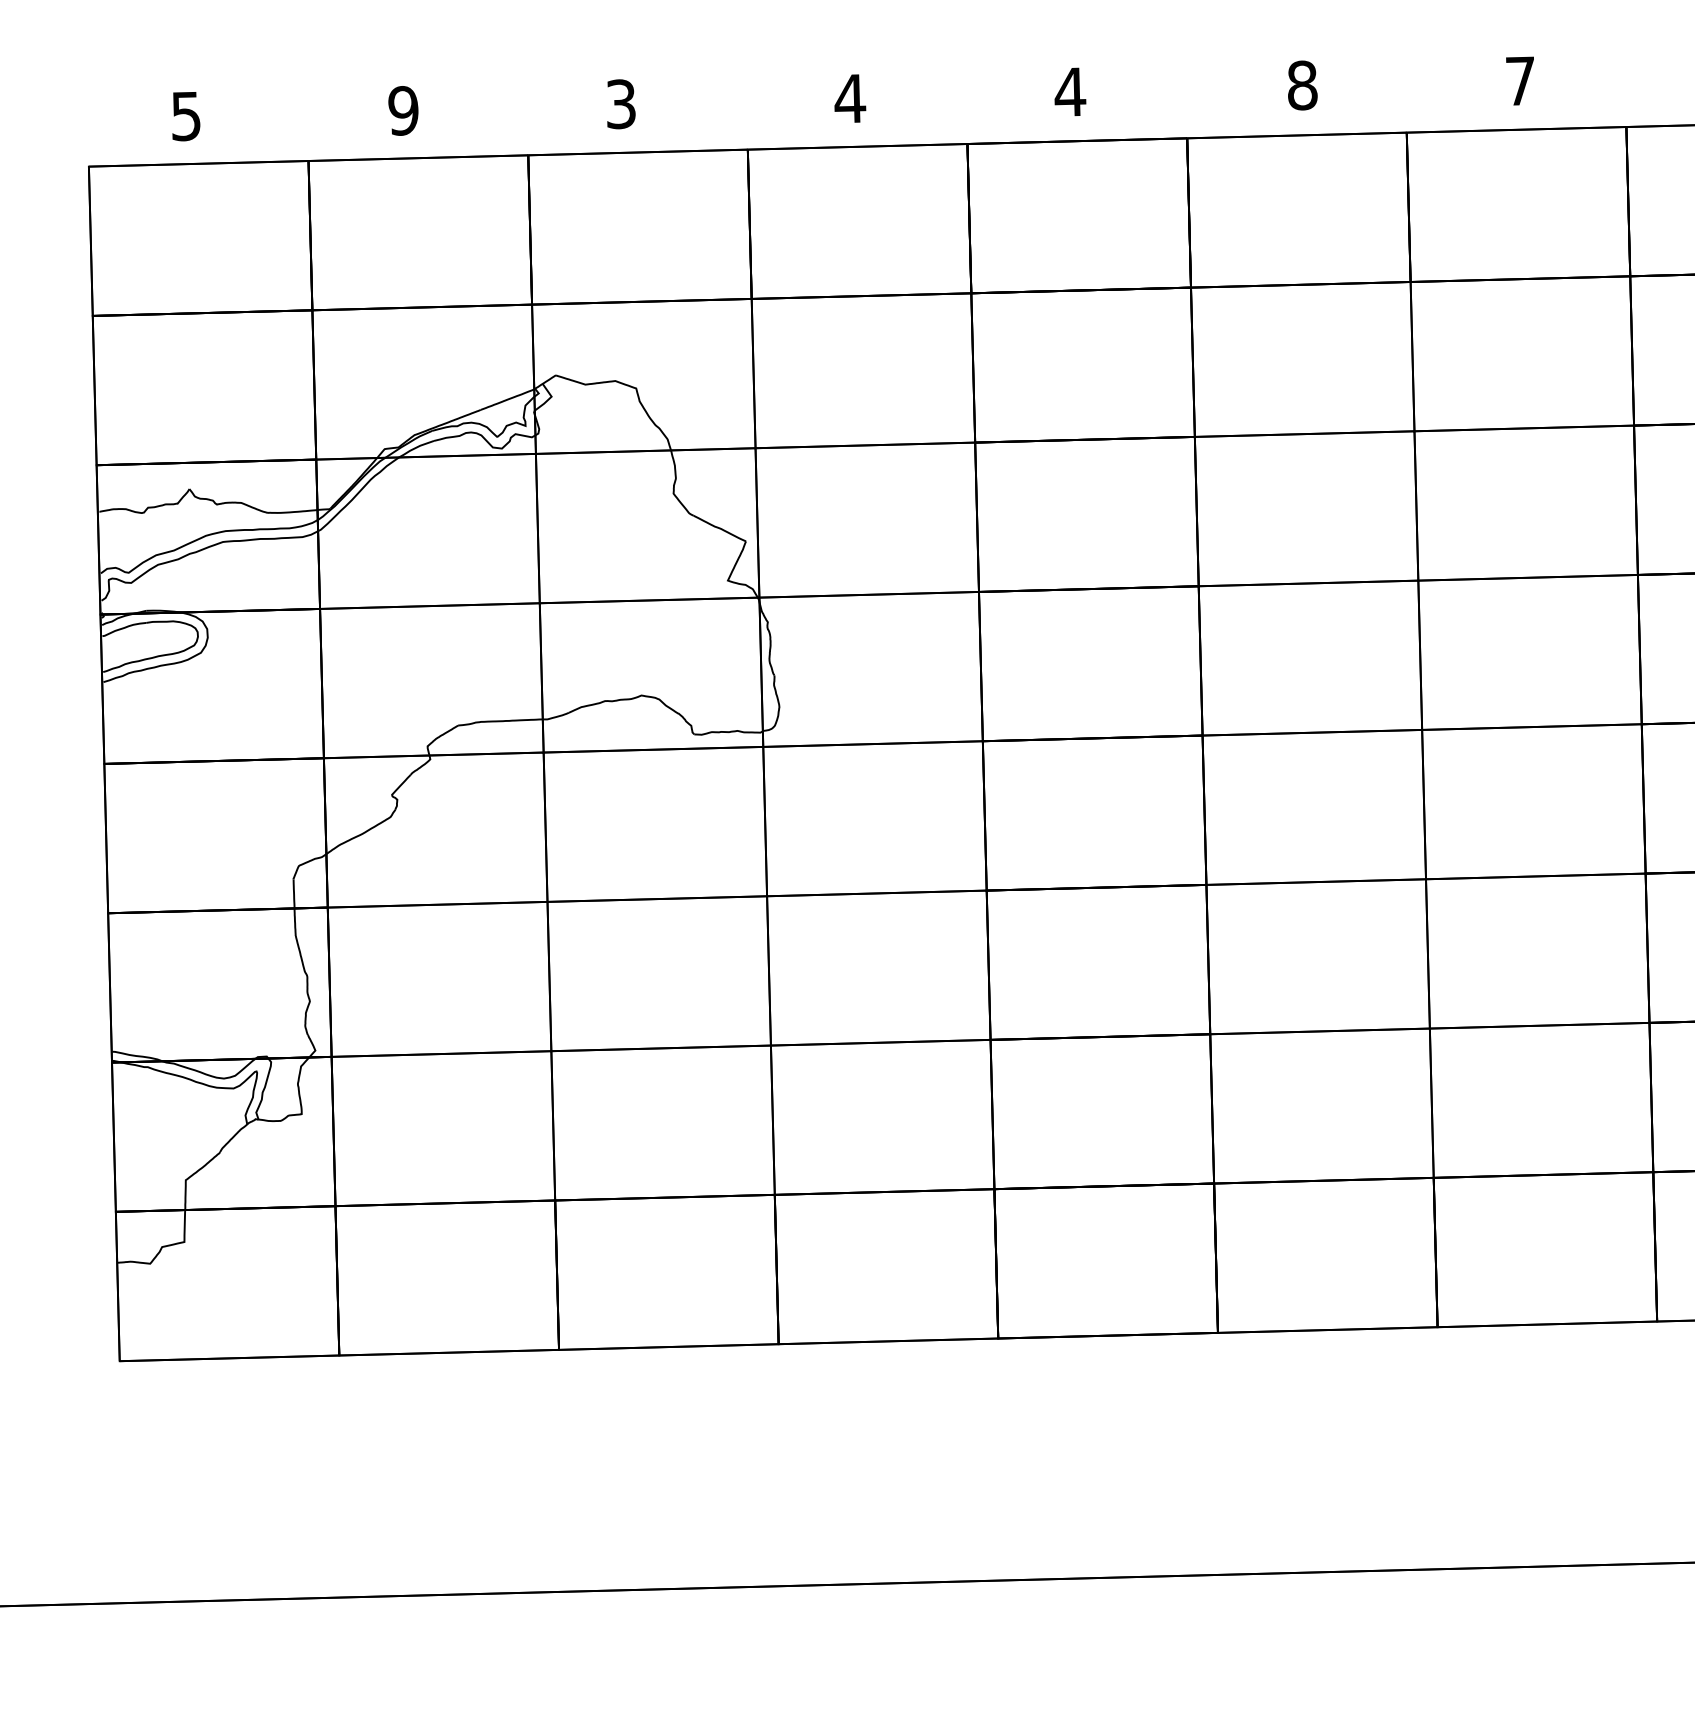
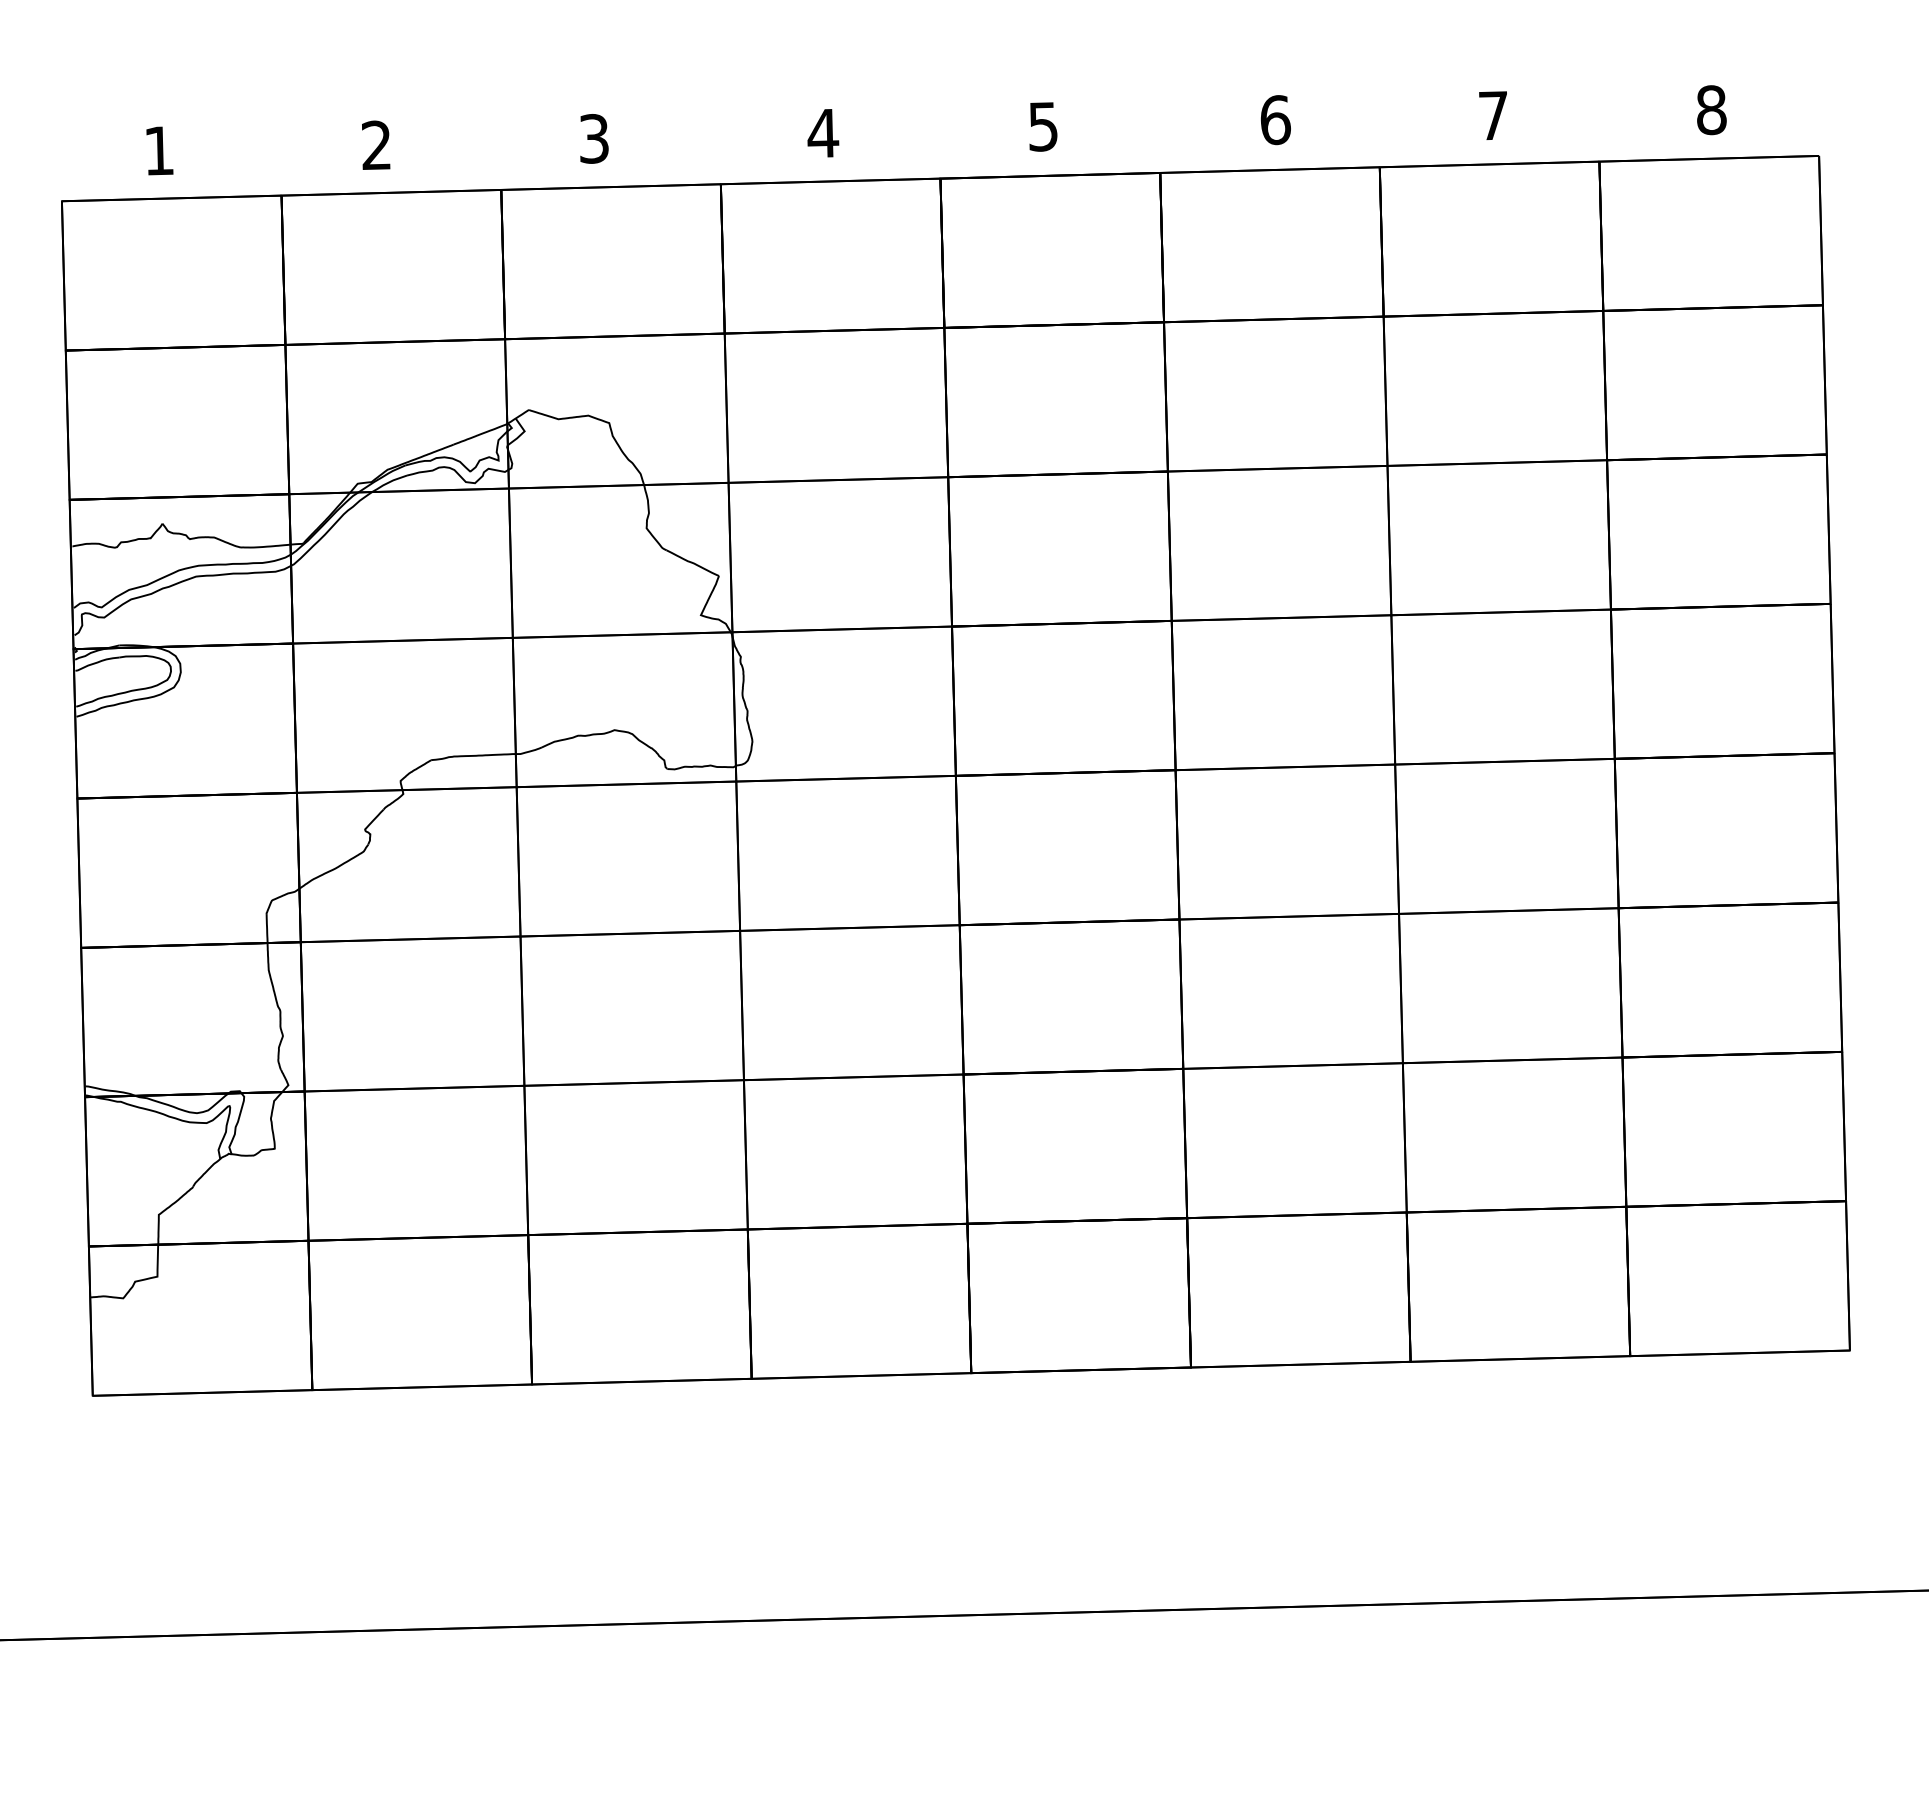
text: (1302, 85) -> (1275, 120), 8 -> 6
text: (1070, 91) -> (1043, 126), 4 -> 5
text: (403, 110) -> (376, 145), 9 -> 2
text: (186, 115) -> (159, 150), 5 -> 1

